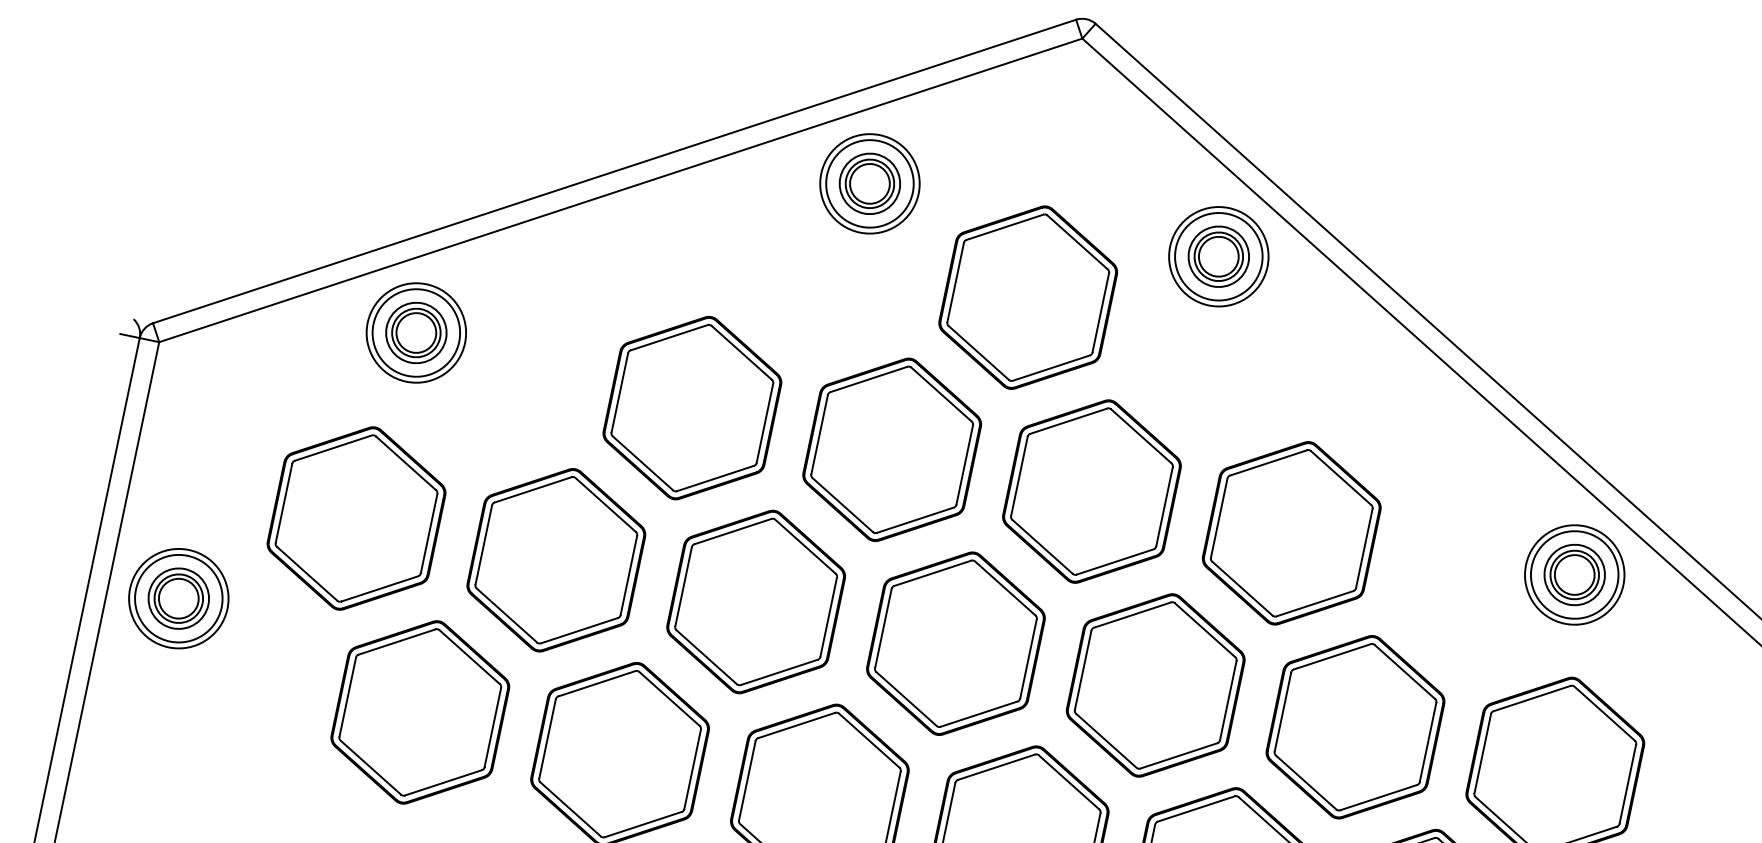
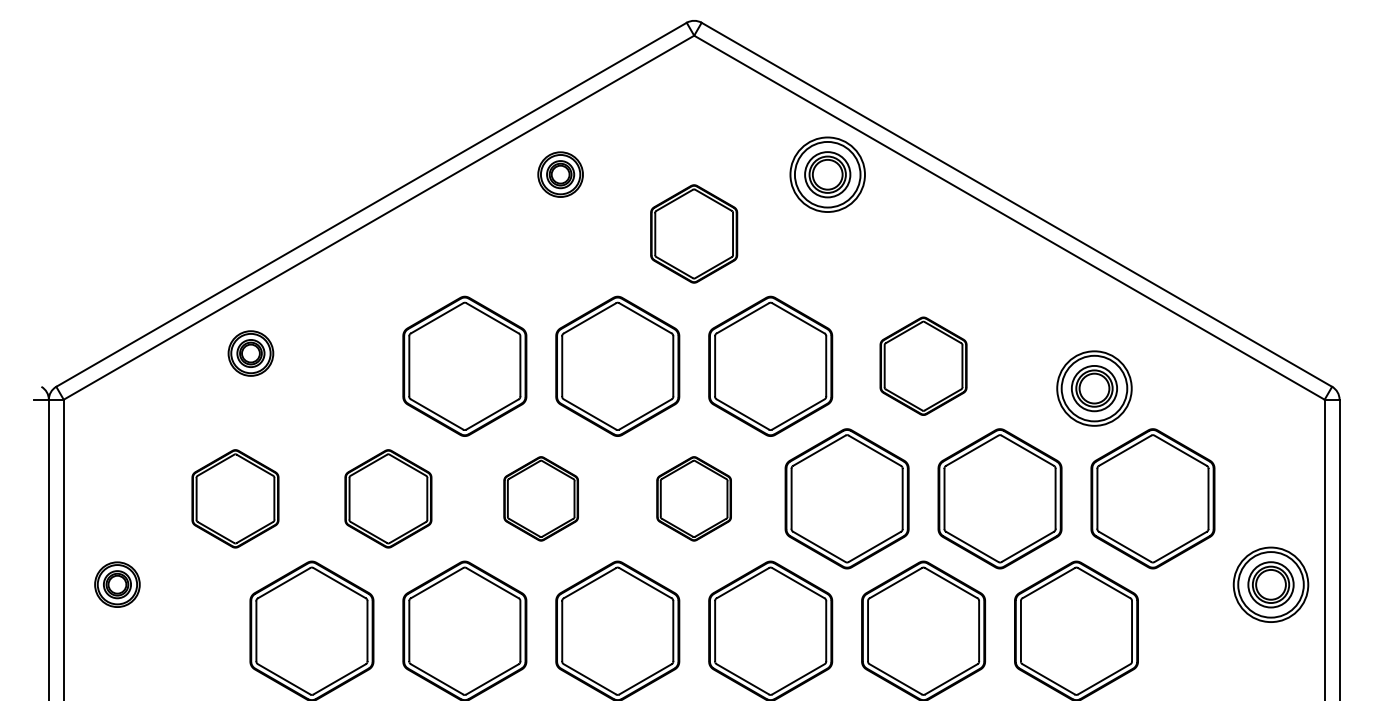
part: (869, 183) -> (560, 174), size x0.6
part: (1027, 296) -> (693, 233), size x0.7
part: (415, 332) -> (250, 353), size x0.6
part: (356, 518) -> (235, 498), size x0.7
part: (1291, 532) -> (923, 365), size x0.7
part: (556, 559) -> (388, 498), size x0.7
part: (1574, 574) -> (1094, 388), moved
part: (179, 598) -> (117, 584), size x0.6
part: (755, 601) -> (540, 498), size x0.6
part: (955, 643) -> (693, 498), size x0.6

